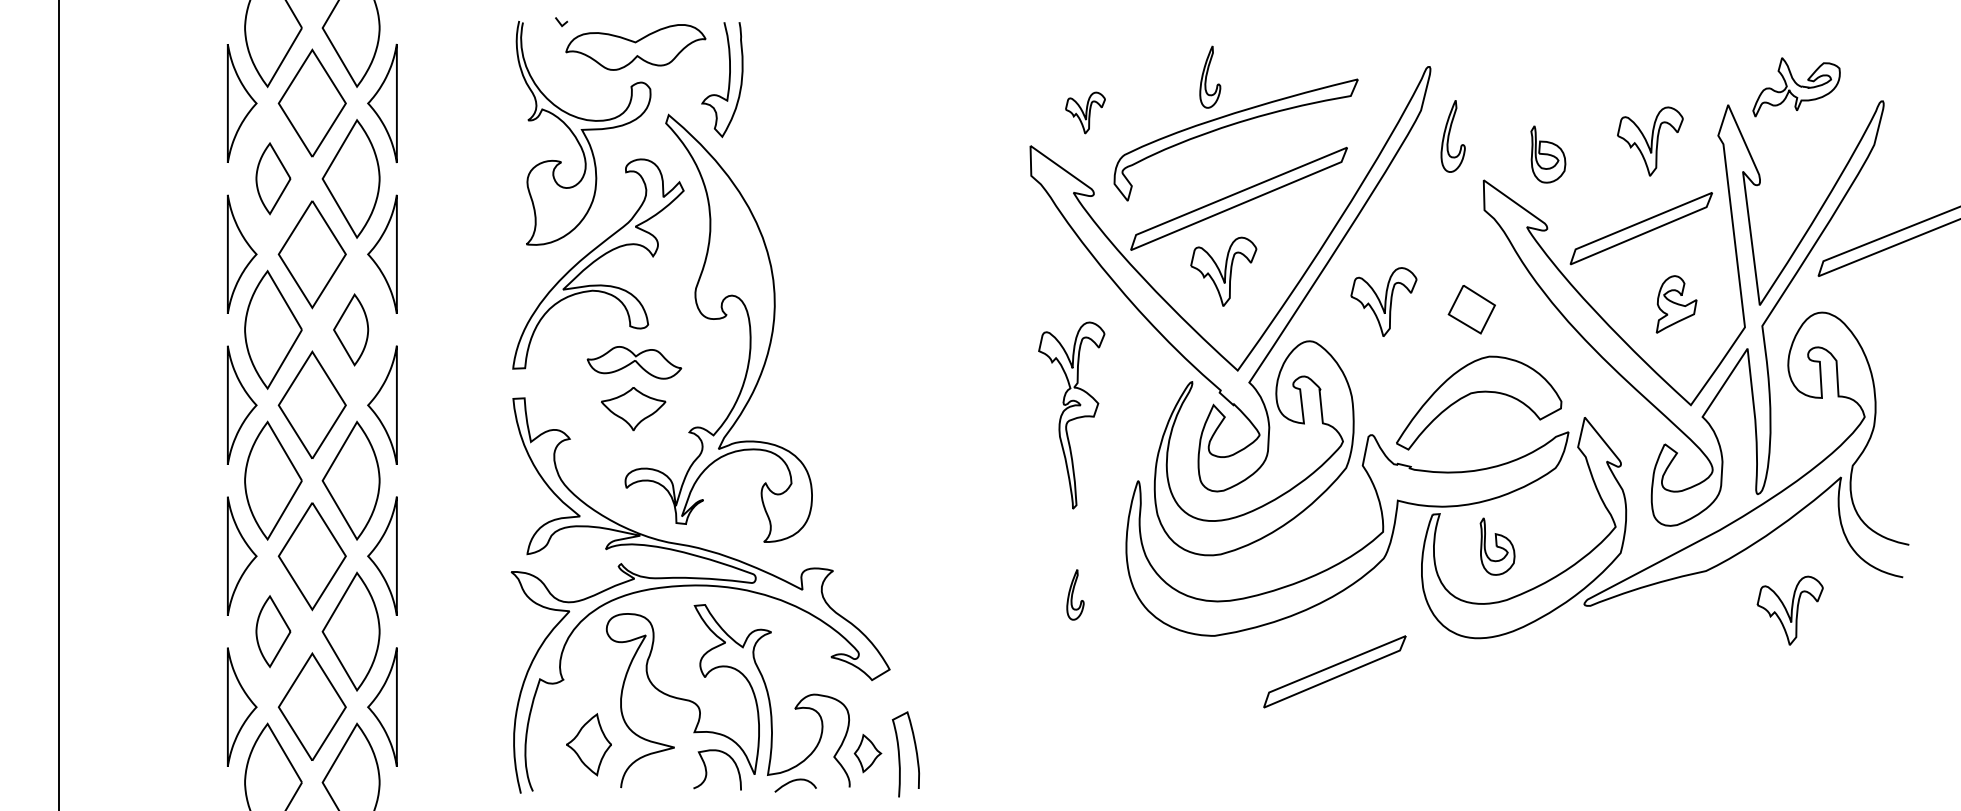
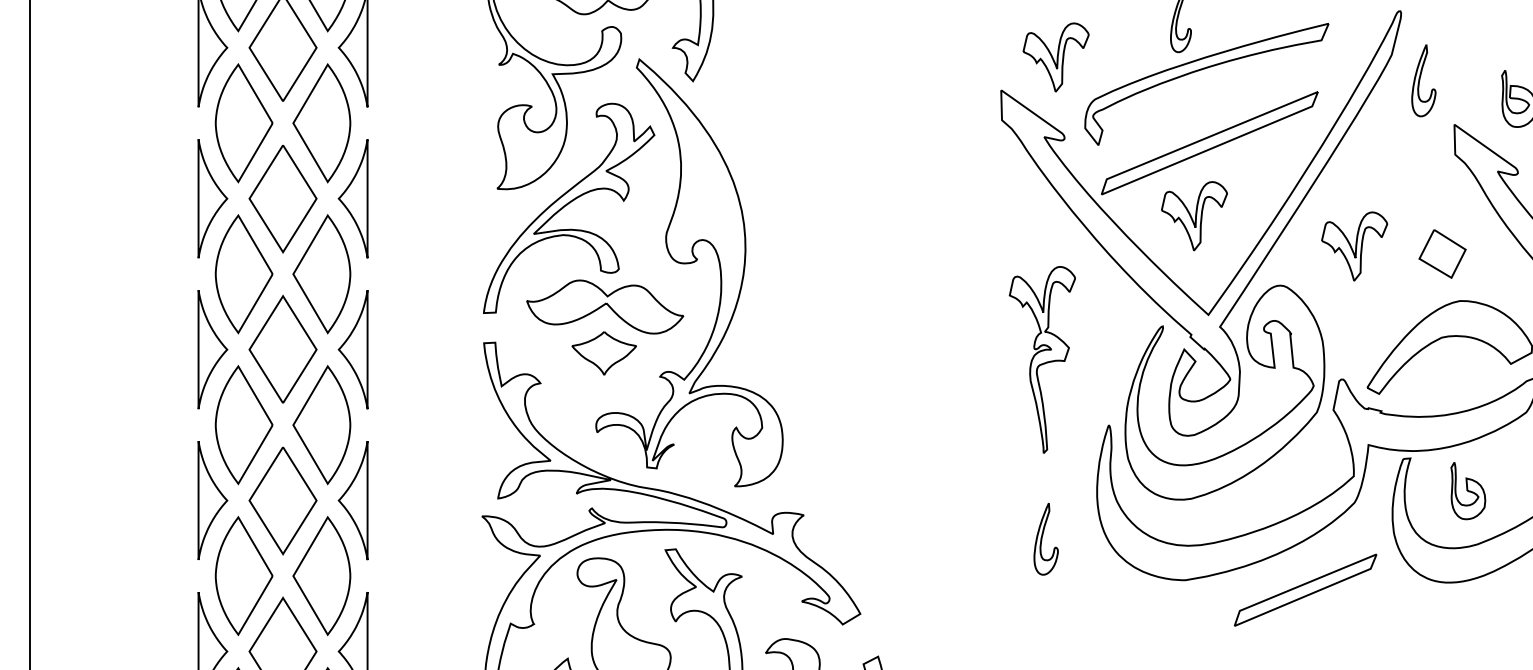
part: (1085, 112) -> (1056, 56), size x1.67
part: (273, 178) -> (244, 122), size x1.67
part: (350, 329) -> (321, 273), size x1.67
part: (634, 362) -> (605, 306), size x1.67
part: (1075, 594) -> (1046, 538), size x1.43
part: (273, 631) -> (244, 575), size x1.67
part: (1334, 671) -> (1305, 589), moved

